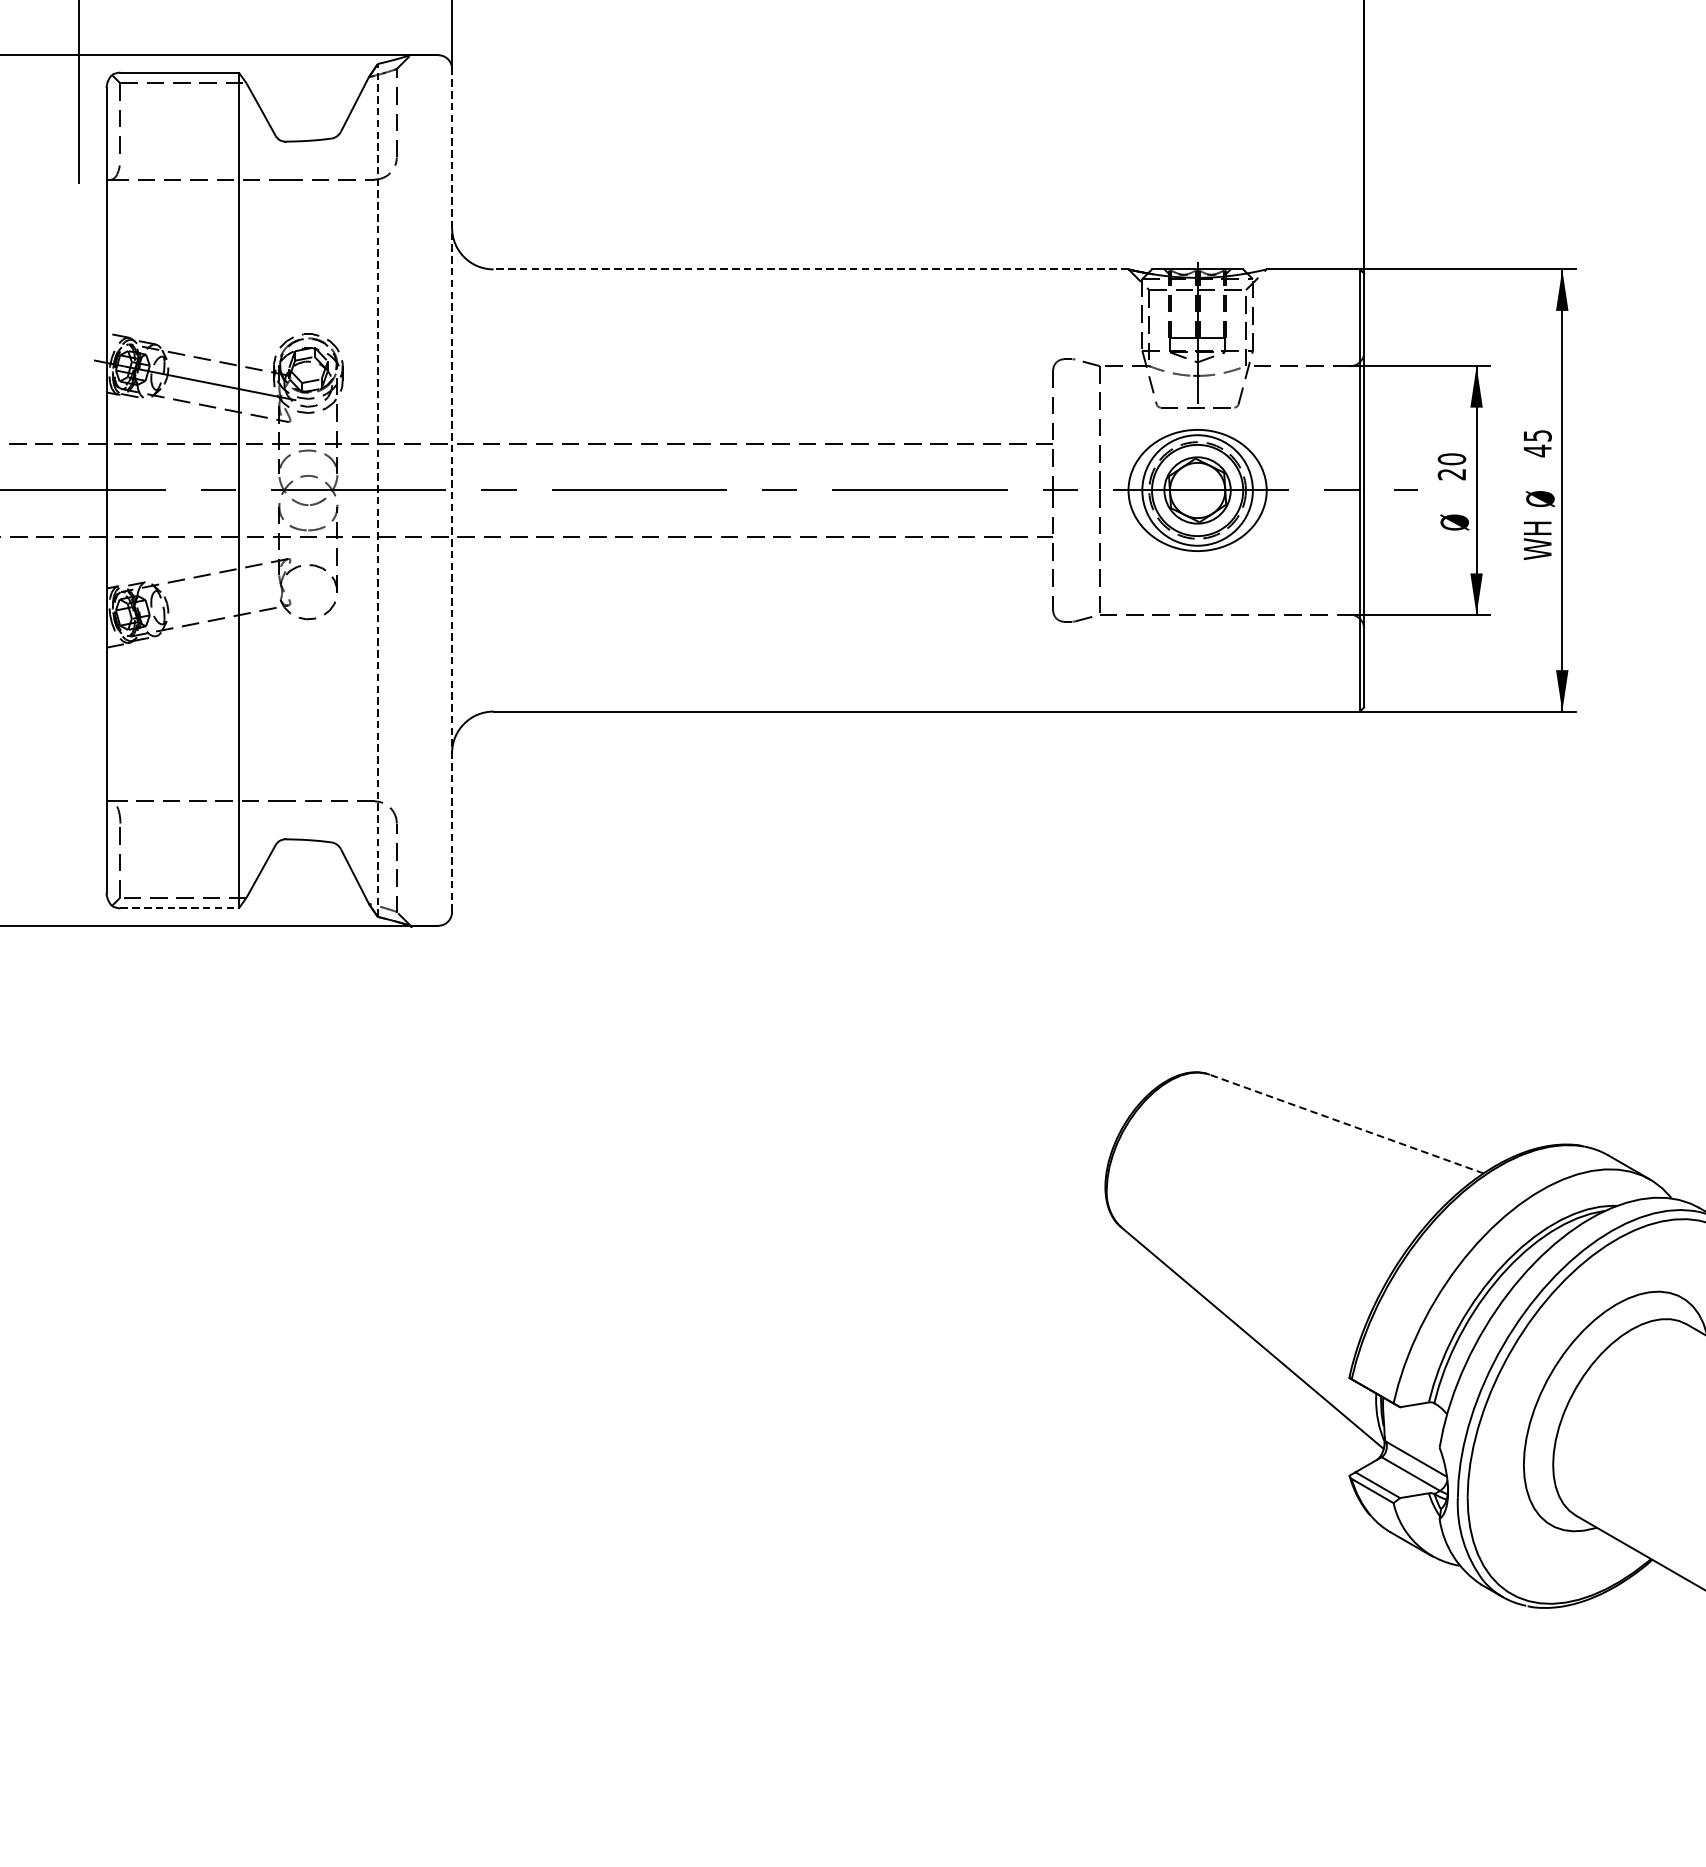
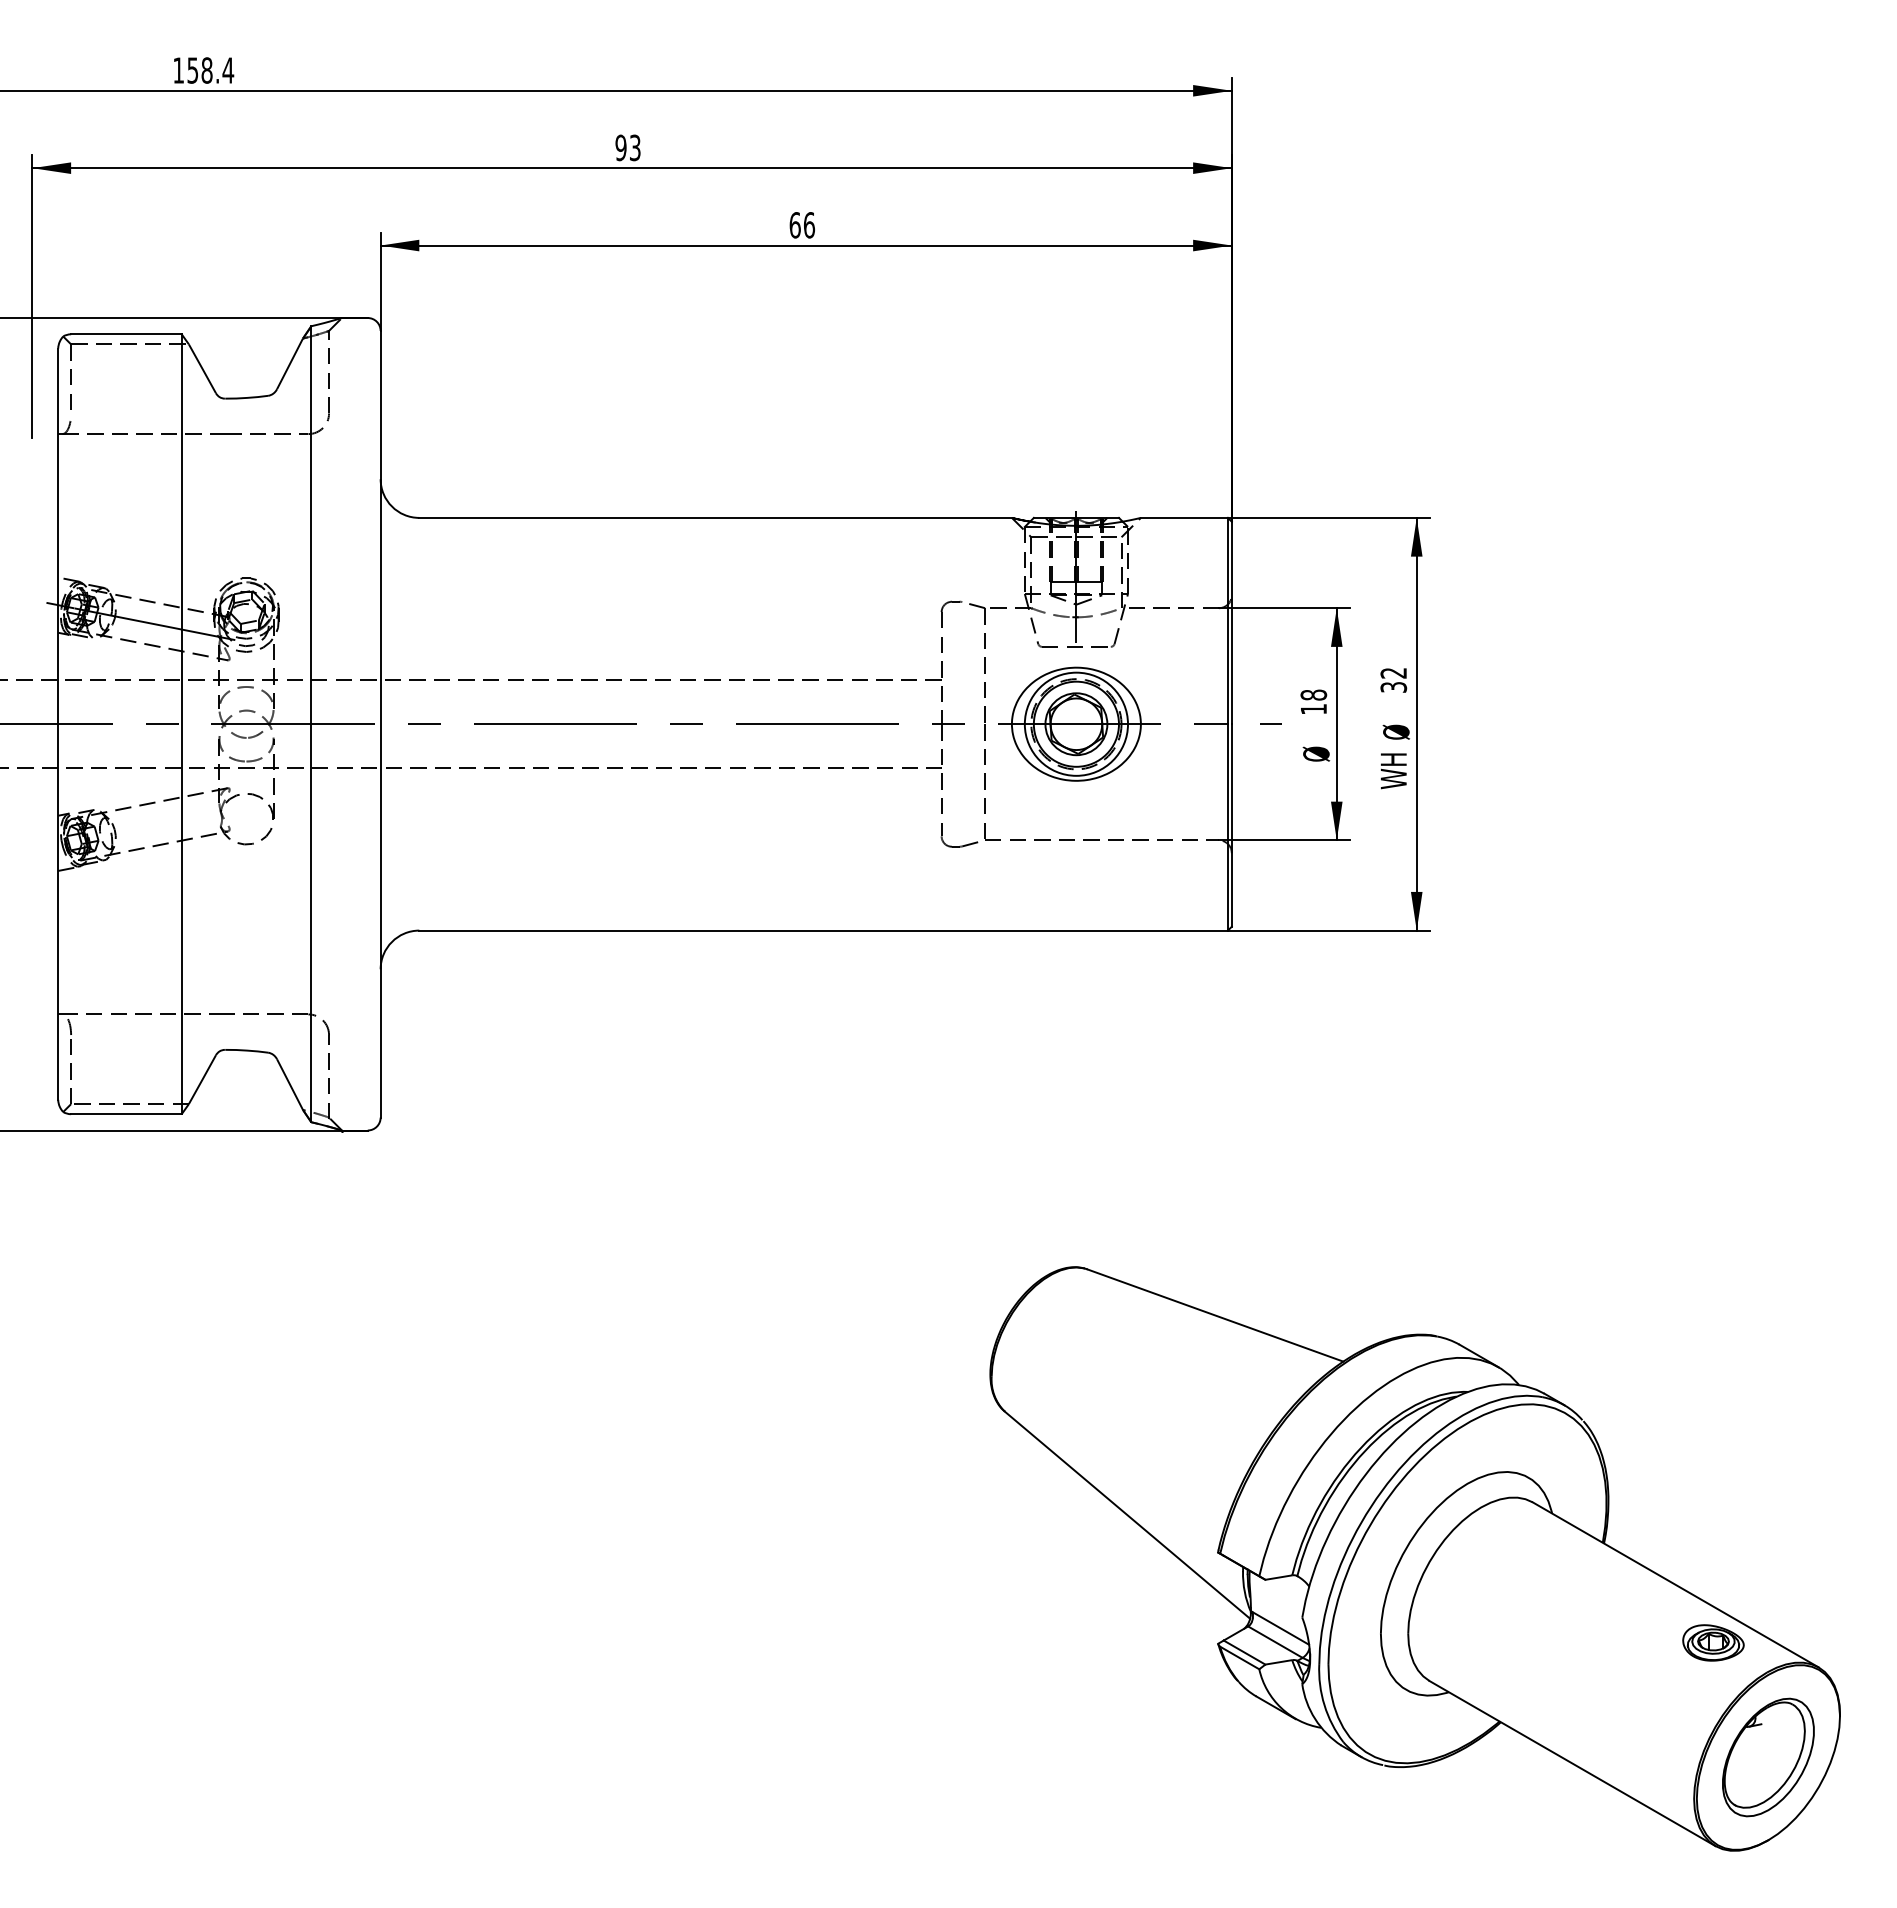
line: (810, 268) -> (715, 517), dashed -> solid
text: (1537, 443) -> (1393, 680), 45 -> 32
text: (1451, 466) -> (1313, 701), 20 -> 18
line: (378, 489) -> (311, 723), dashed -> solid
line: (451, 489) -> (380, 723), dashed -> solid
line: (179, 908) -> (126, 1114), dashed -> solid
line: (1345, 1124) -> (1214, 1315), dashed -> solid

